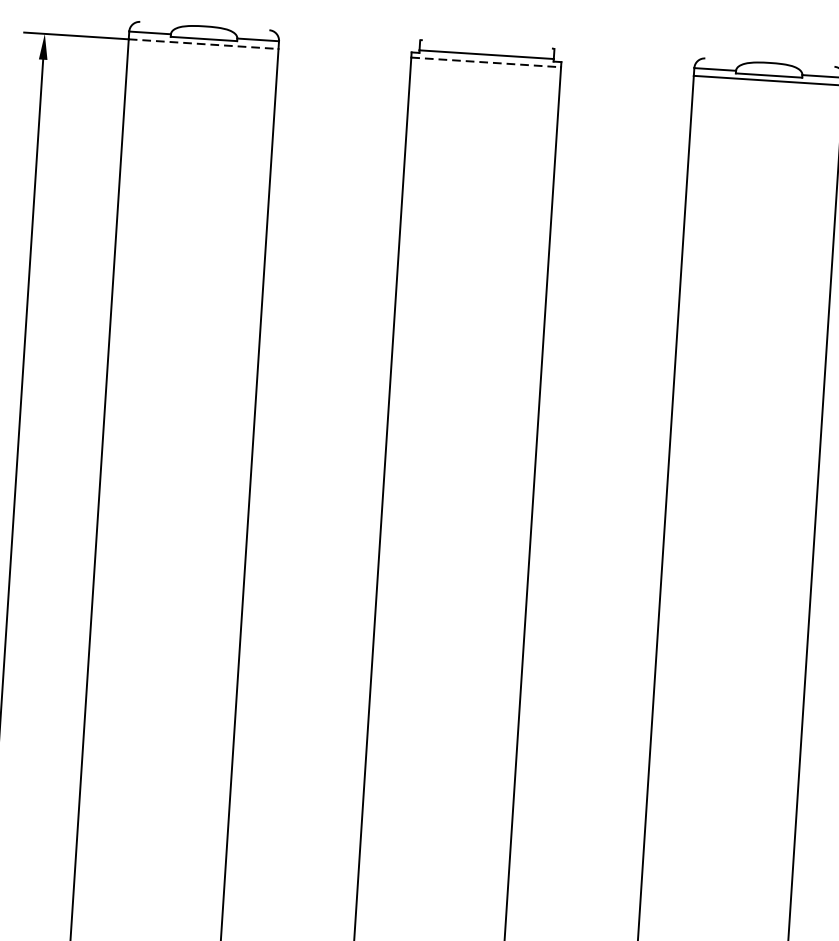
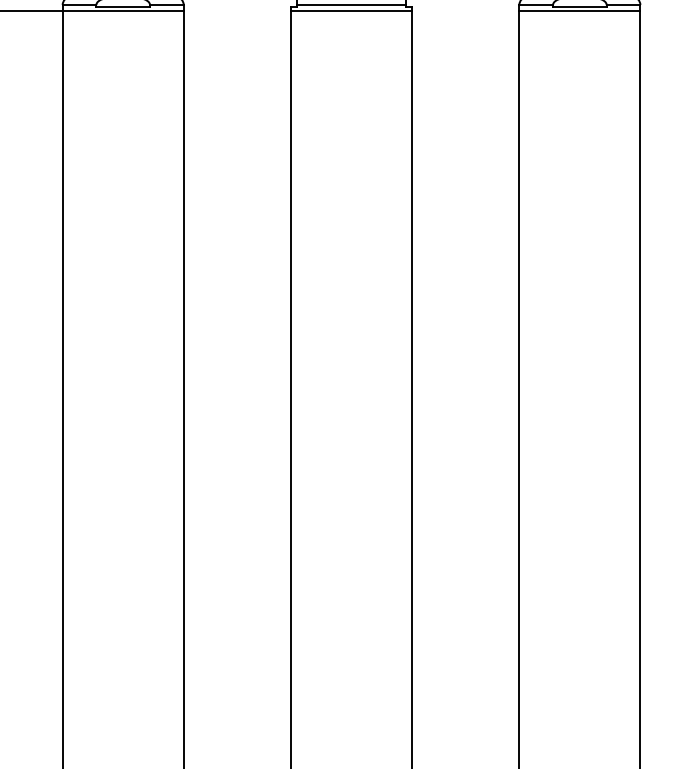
line: (203, 44) -> (123, 11), dashed -> solid
line: (486, 62) -> (351, 11), dashed -> solid

